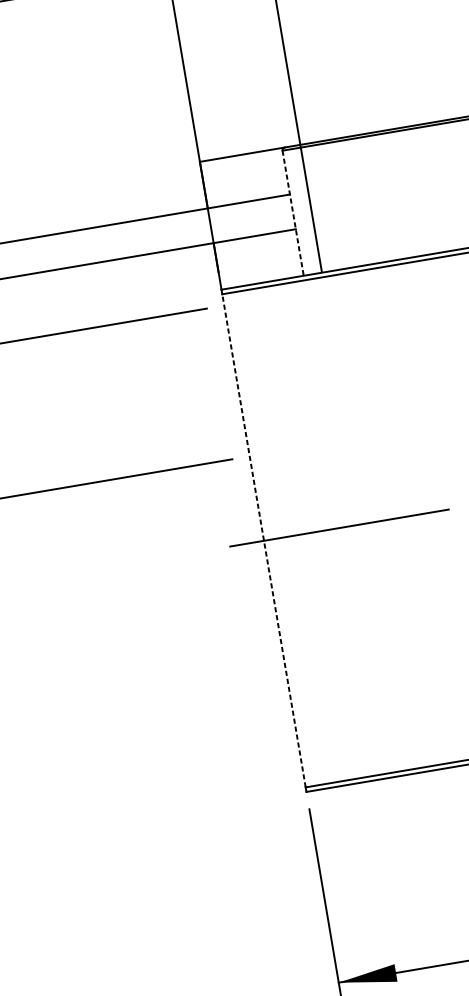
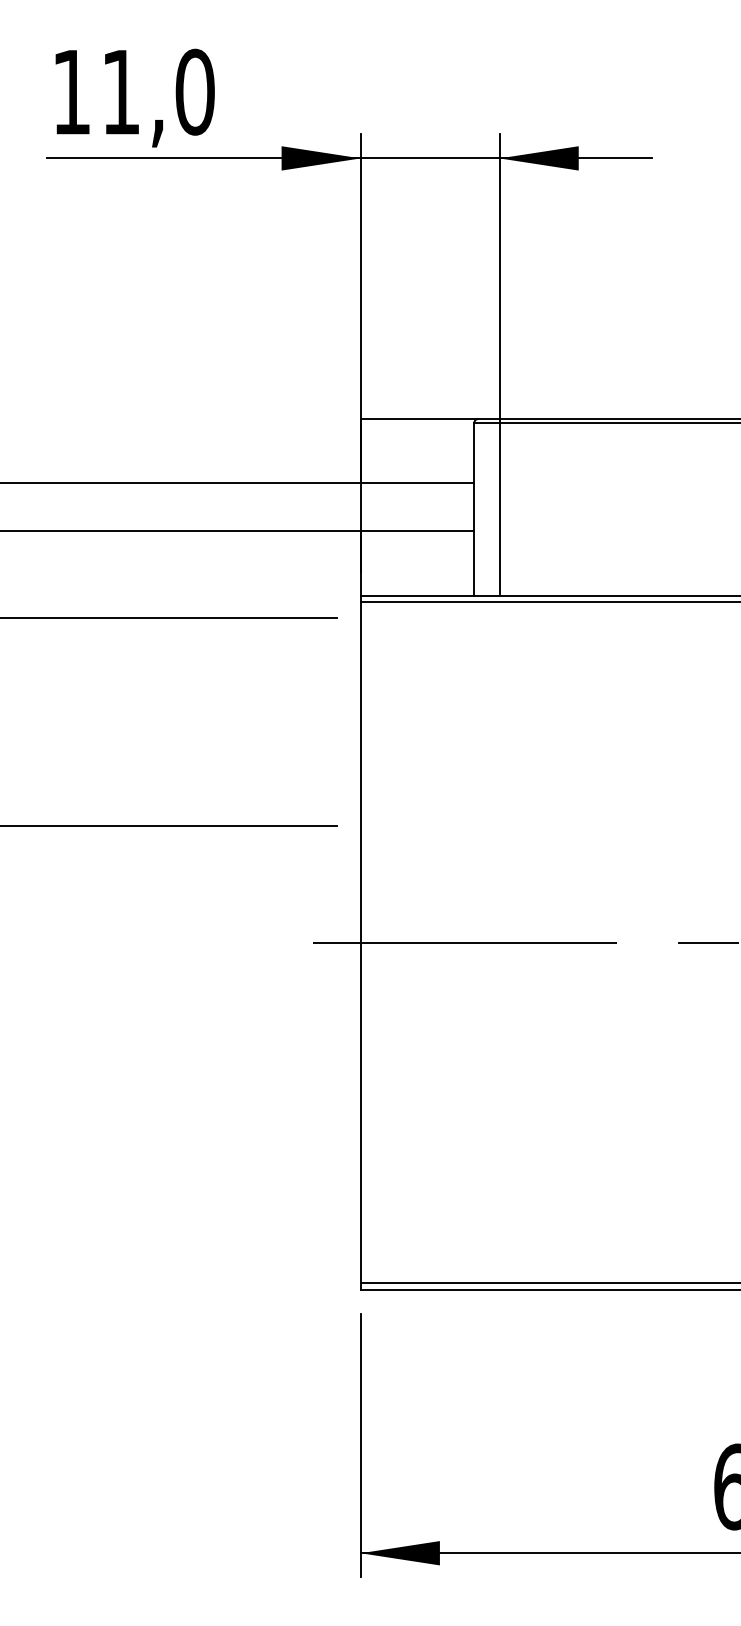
line: (293, 213) -> (474, 509), dashed -> solid
line: (263, 540) -> (360, 942), dashed -> solid

